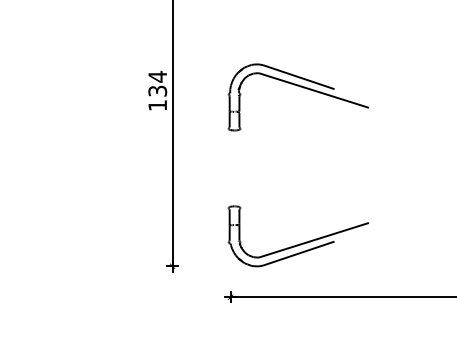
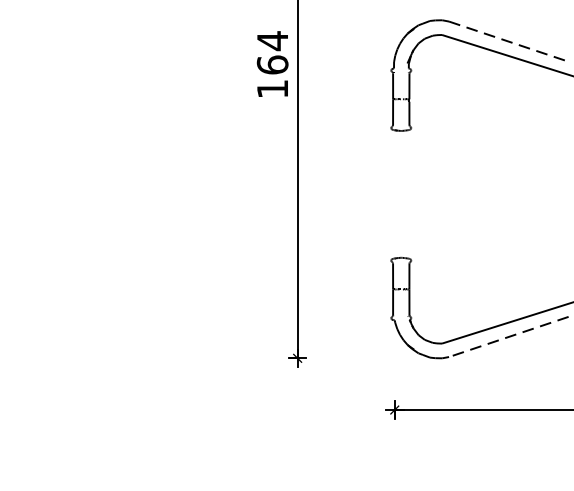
line: (298, 77) -> (508, 42), solid -> dashed
text: (157, 90) -> (272, 63), 134 -> 164
line: (298, 253) -> (508, 336), solid -> dashed

